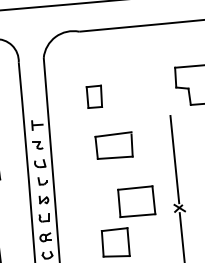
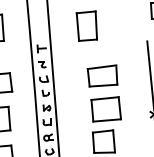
part: (94, 96) -> (87, 25), size x1.67
part: (113, 145) -> (102, 75), moved
part: (136, 201) -> (106, 109), moved

